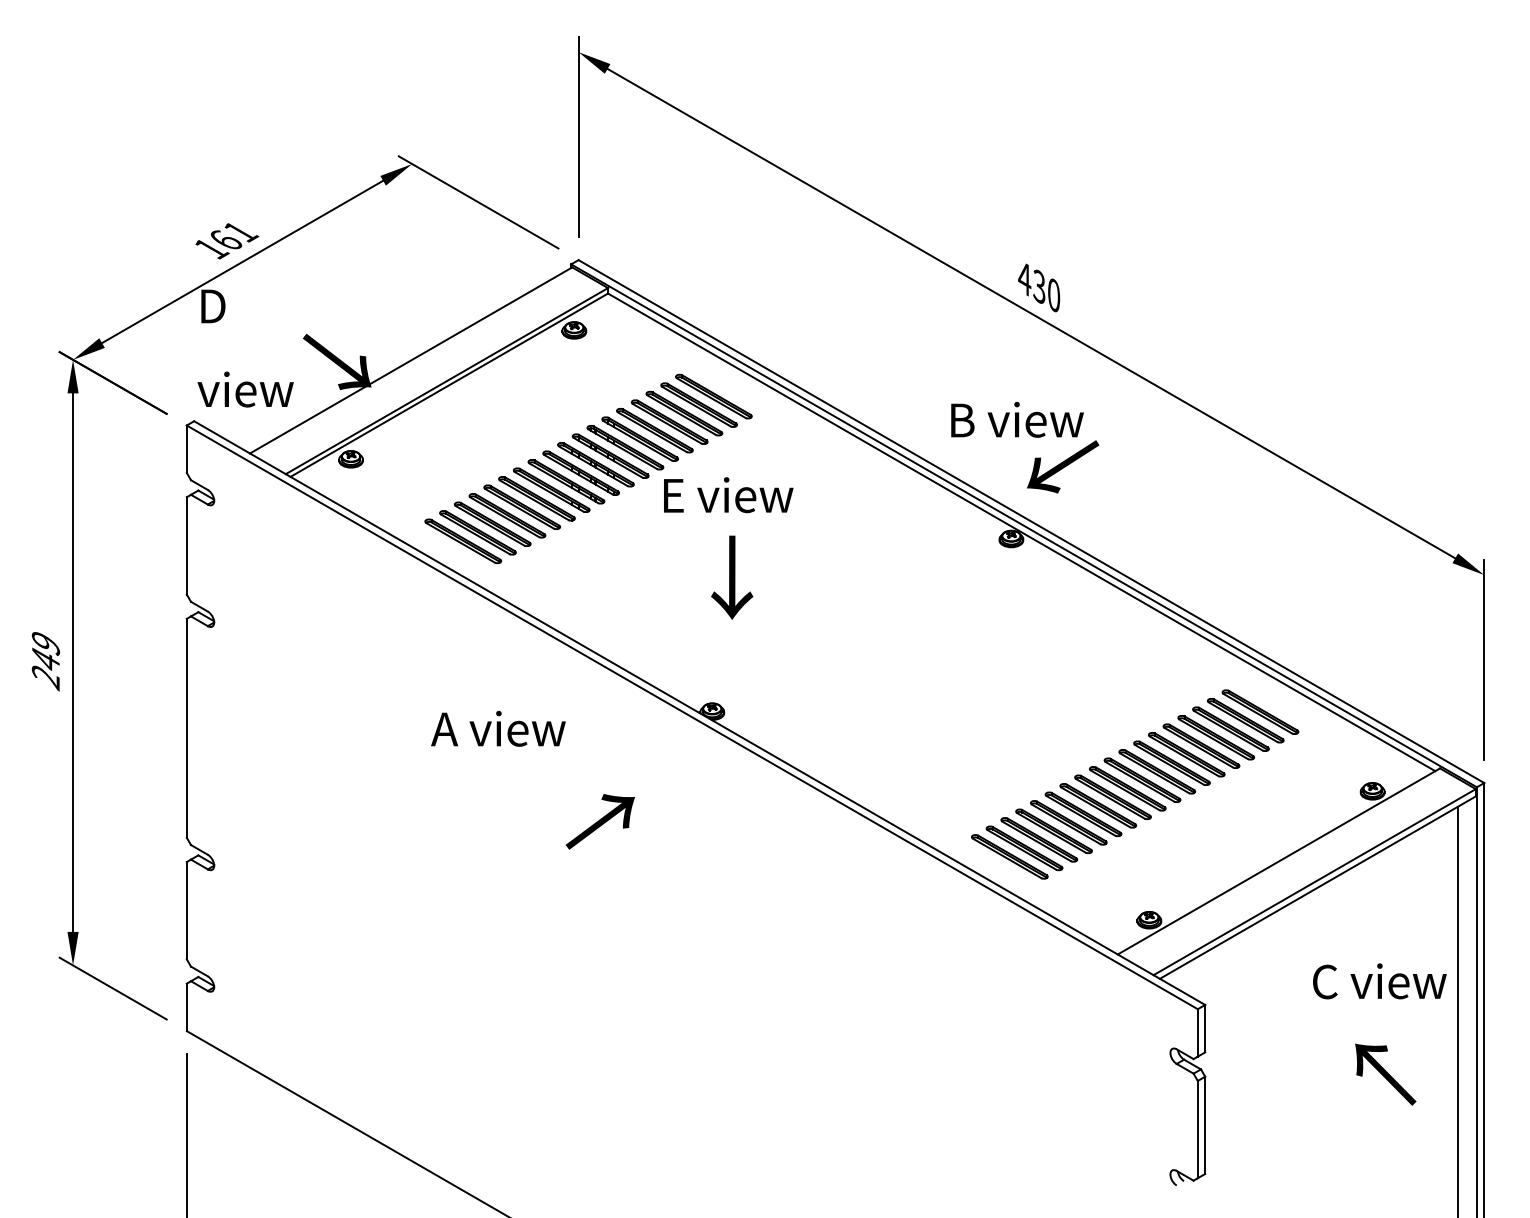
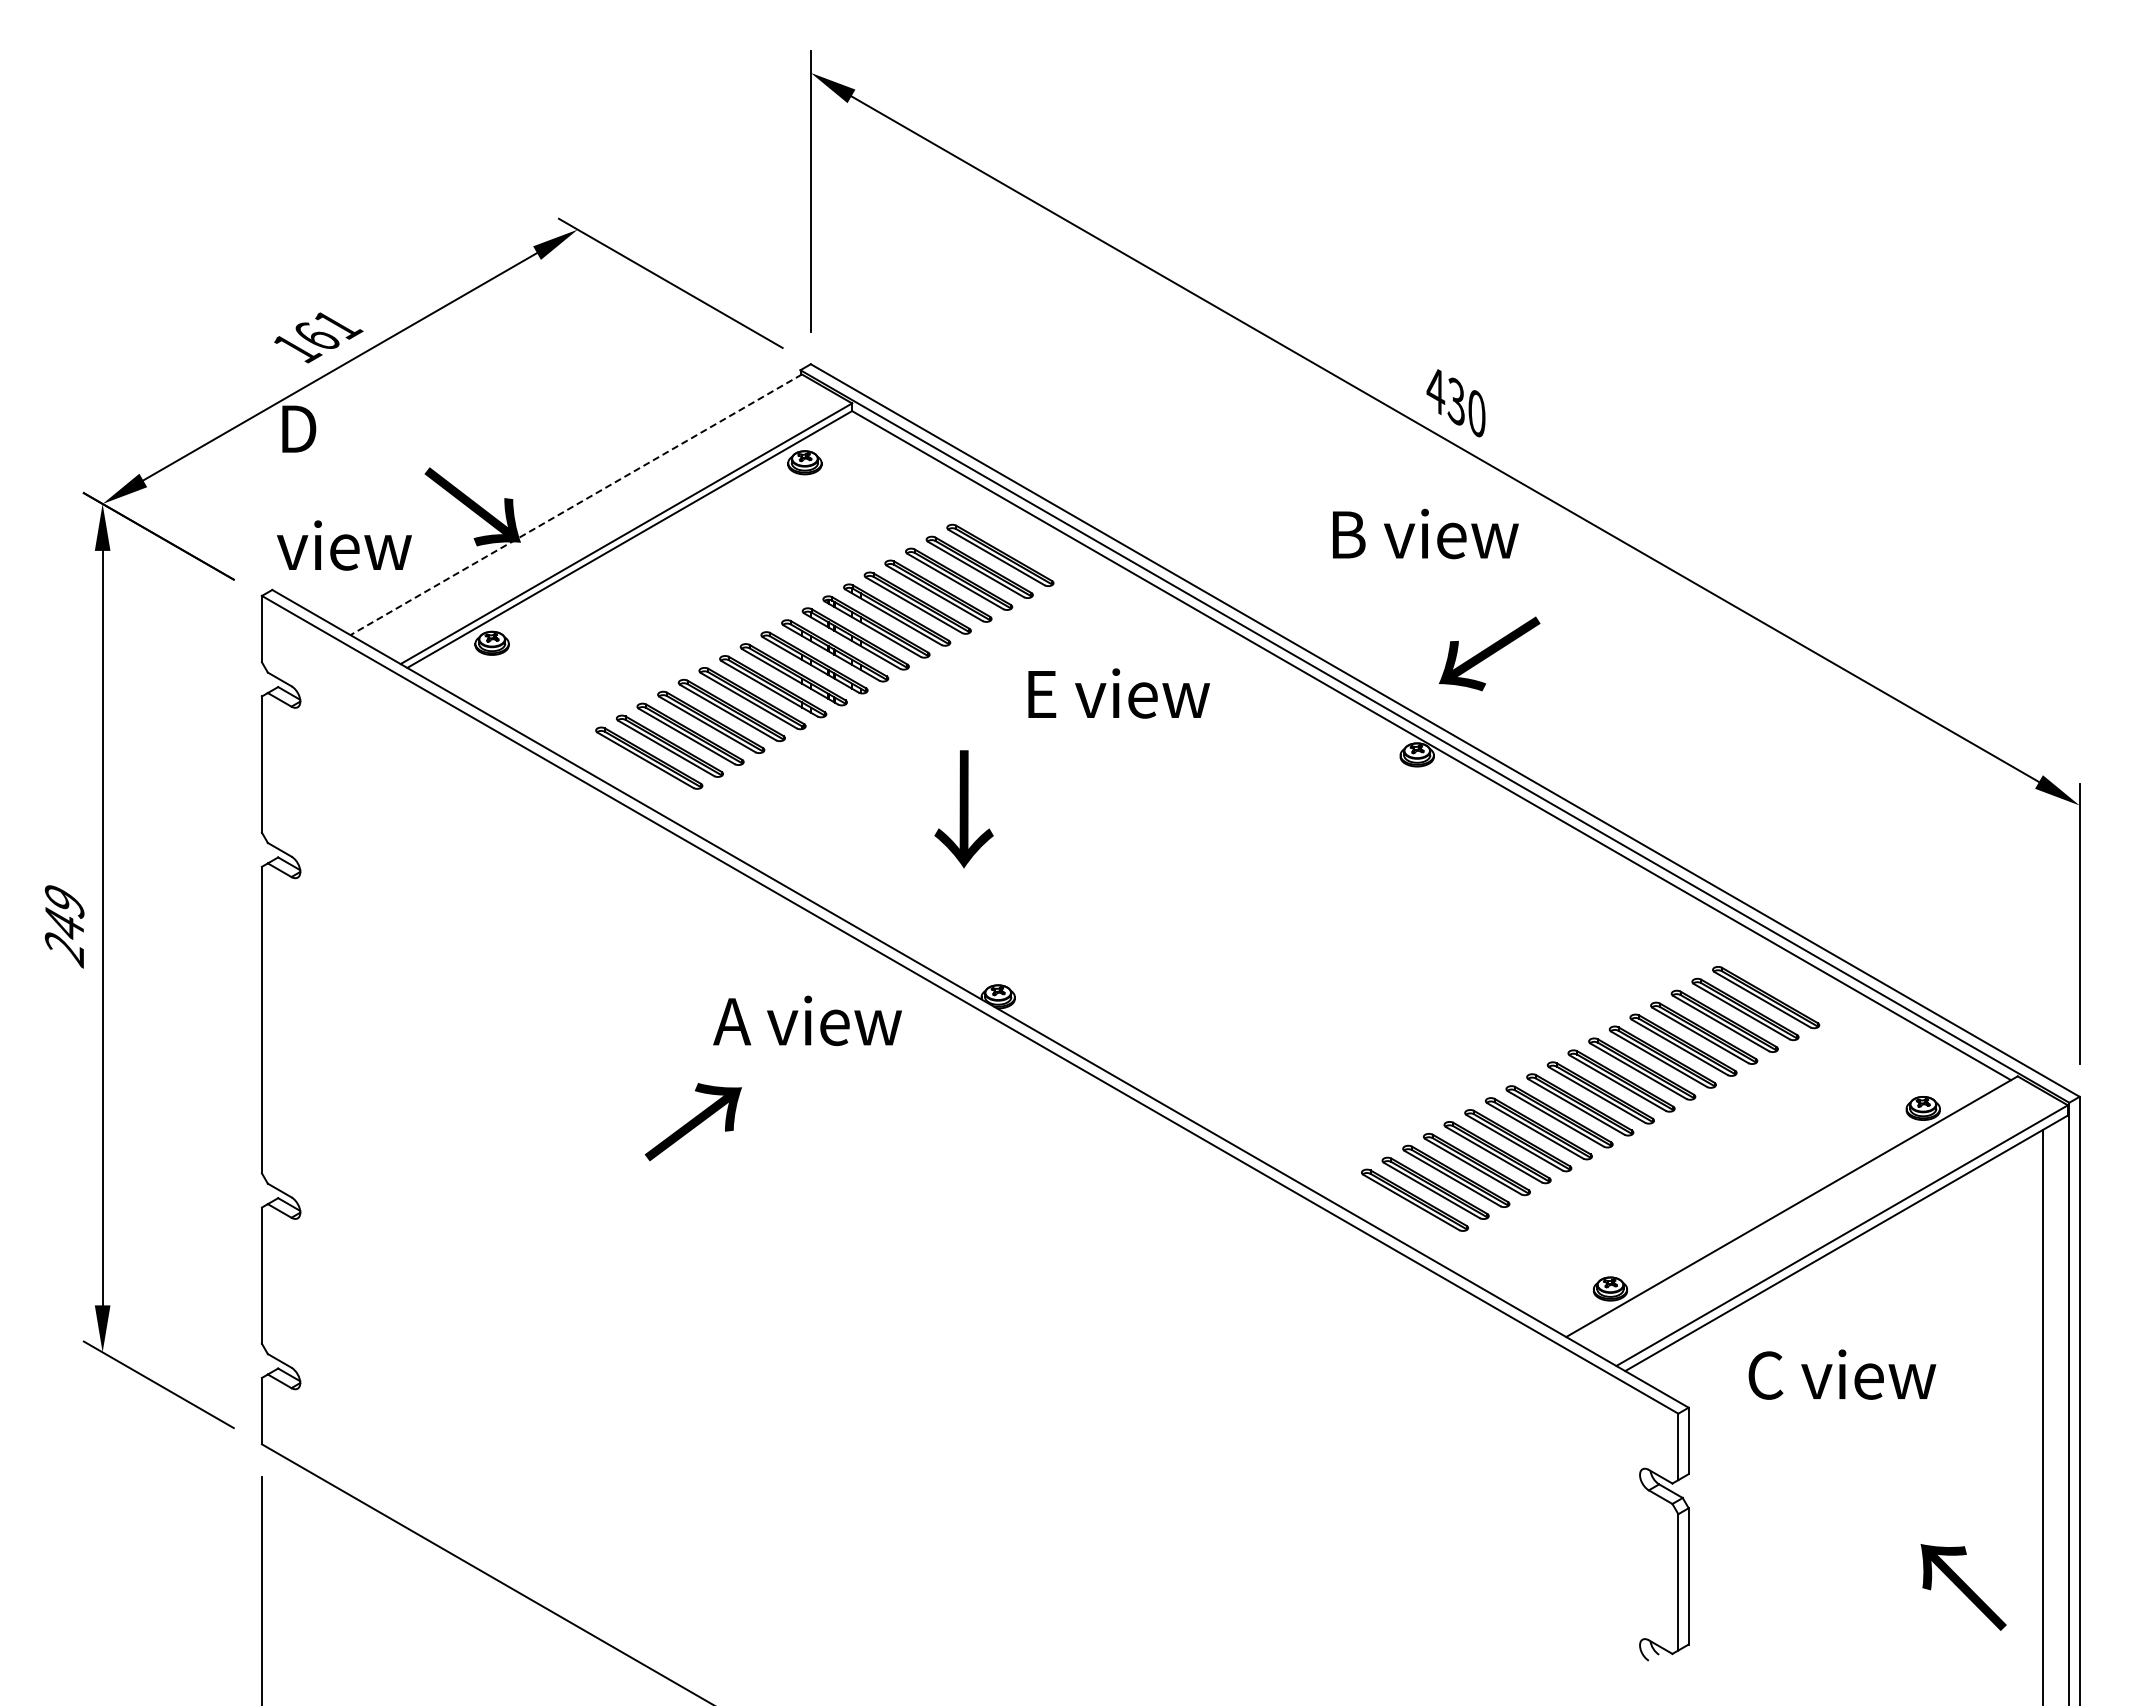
line: (411, 360) -> (576, 504), solid -> dashed
text: (1017, 419) -> (1425, 533), moved
text: (728, 495) -> (1118, 693), moved
text: (731, 577) -> (963, 809), moved
text: (498, 728) -> (807, 1020), moved
text: (599, 822) -> (692, 1122), moved
text: (1379, 981) -> (1842, 1374), moved
text: (1385, 1074) -> (1963, 1587), moved

